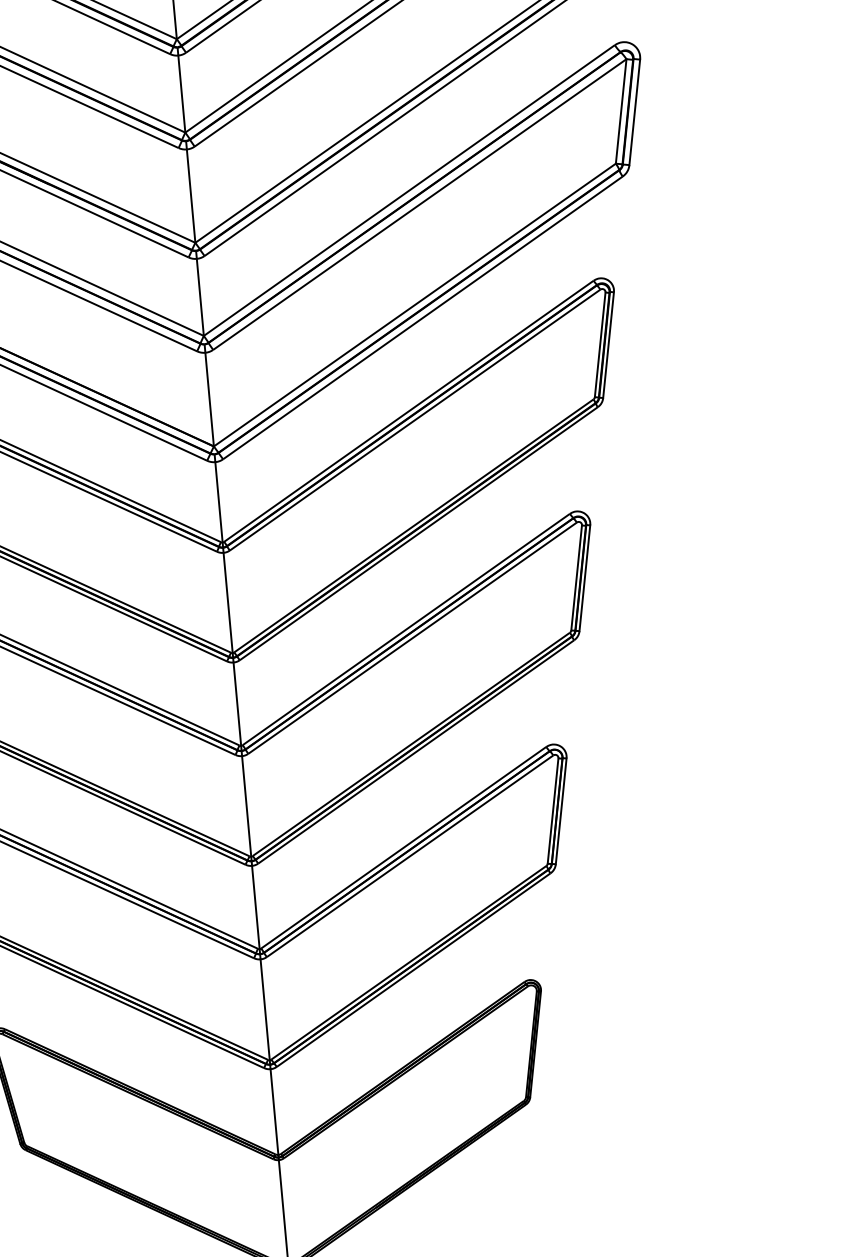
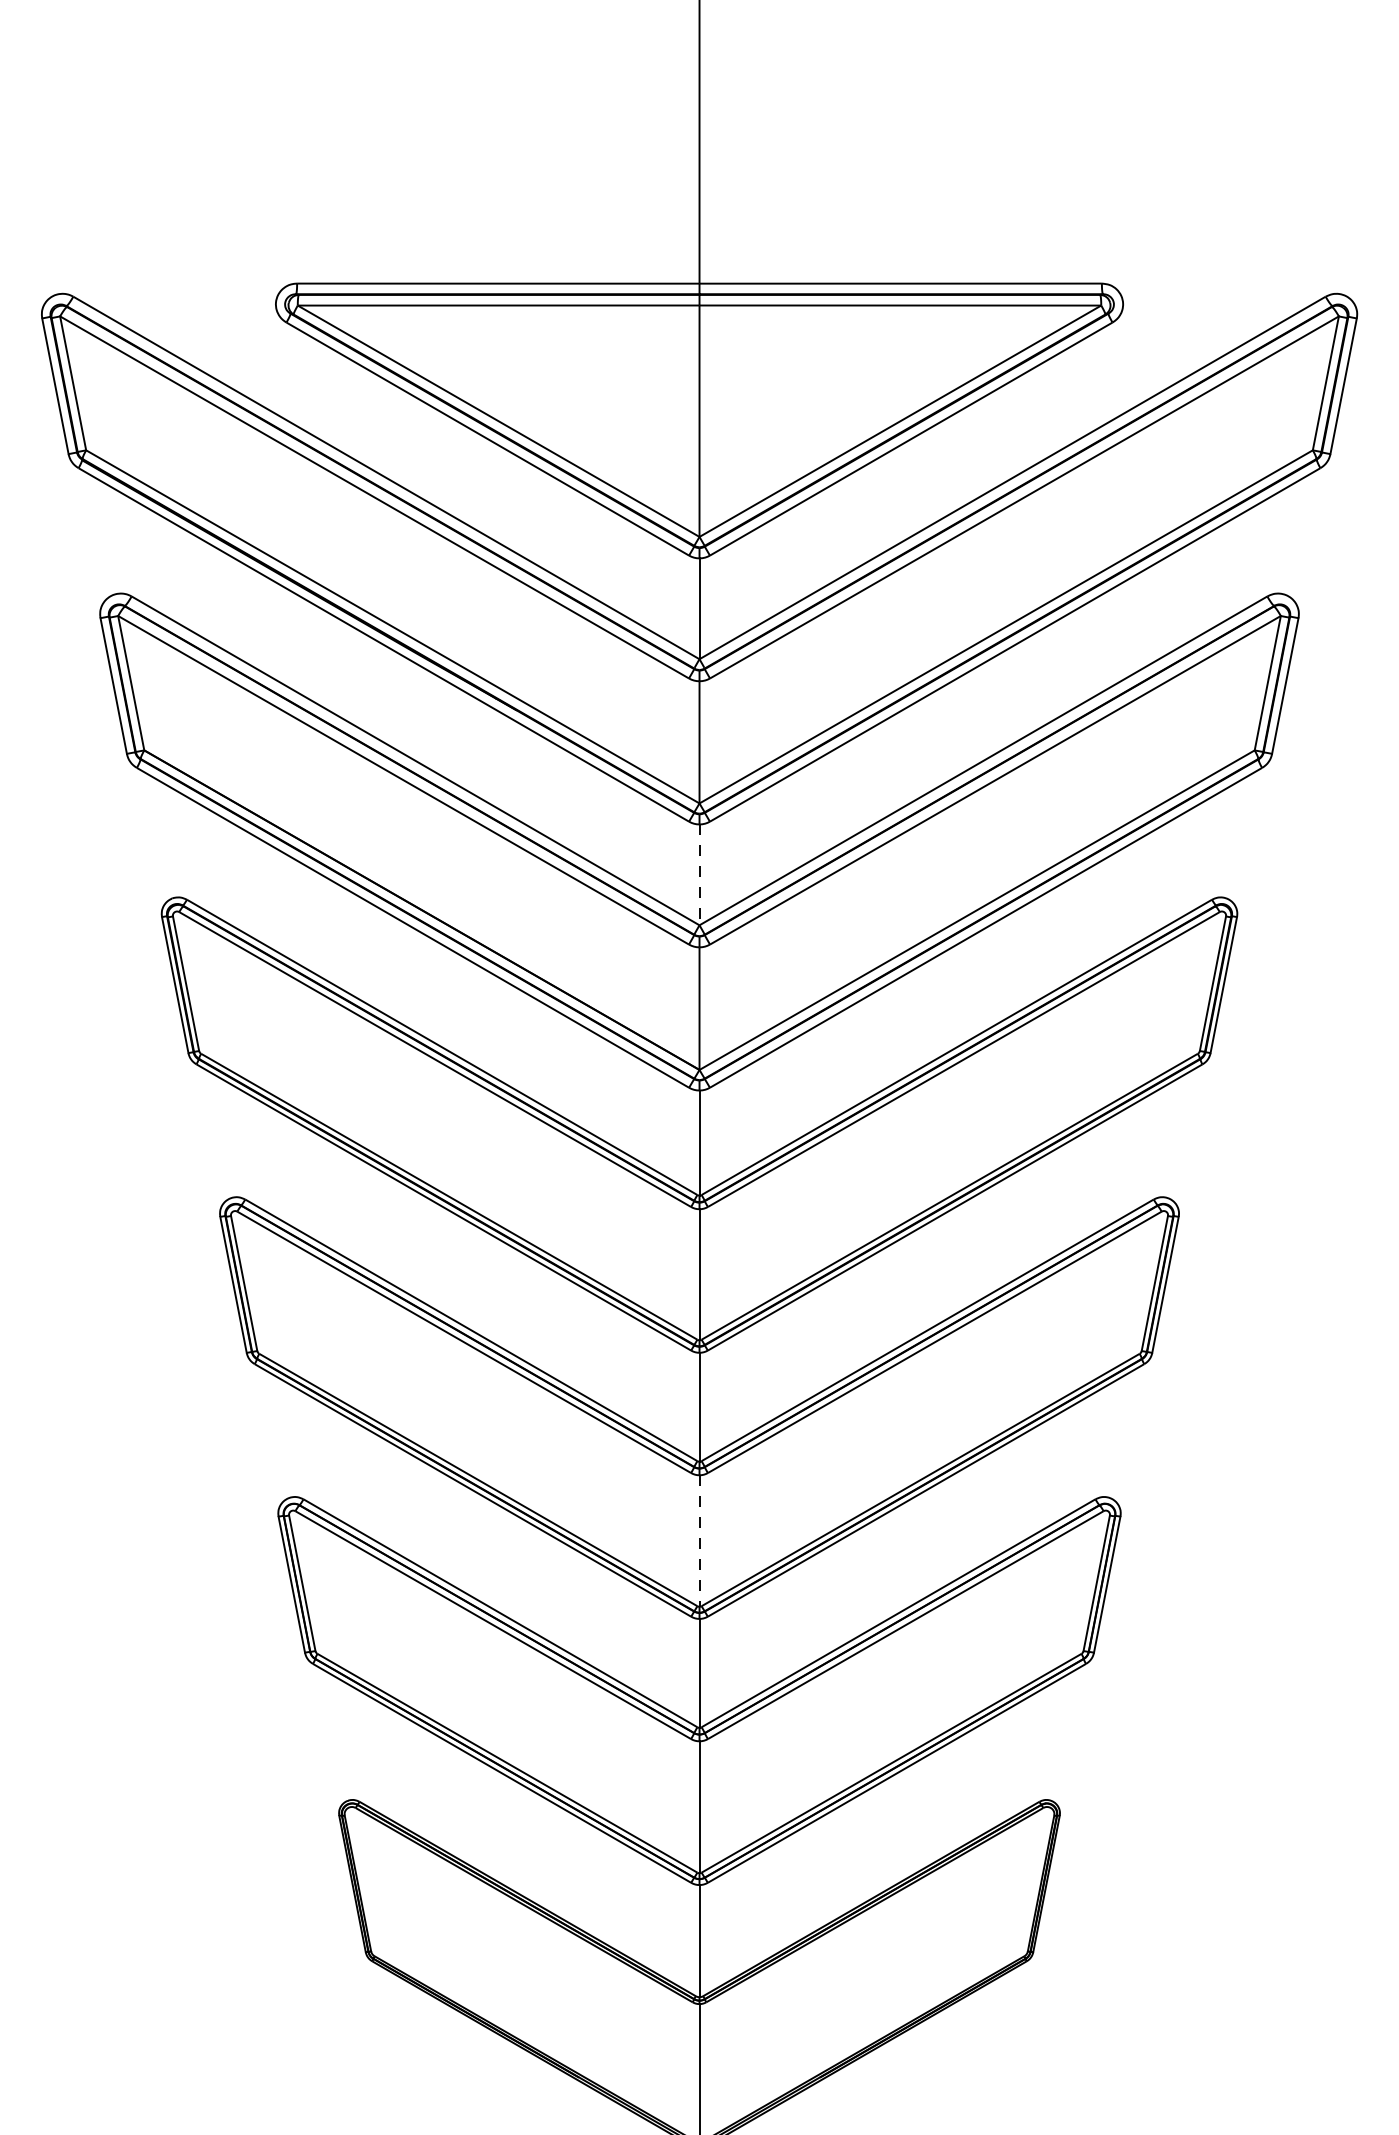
line: (200, 297) -> (699, 875), solid -> dashed
line: (246, 806) -> (699, 1541), solid -> dashed

